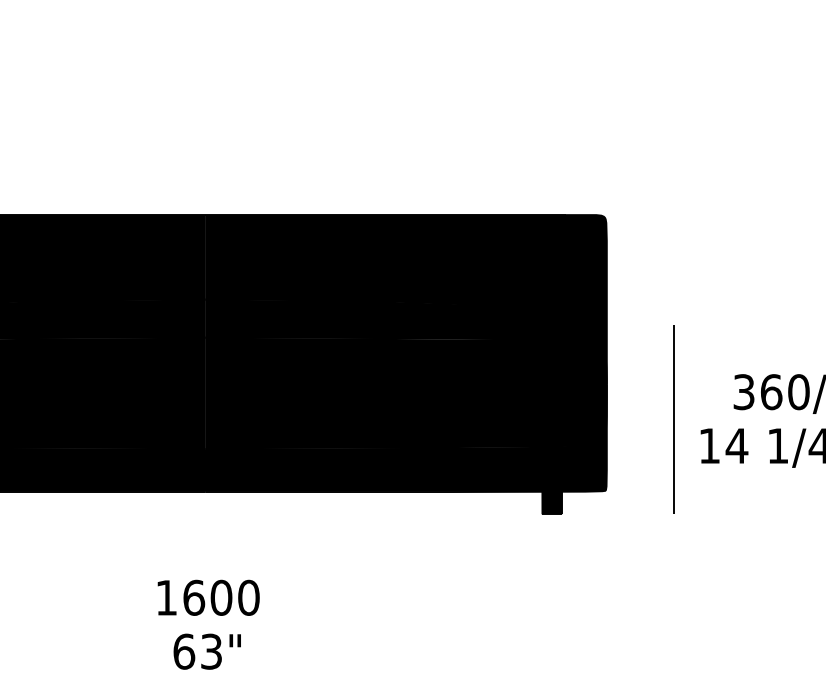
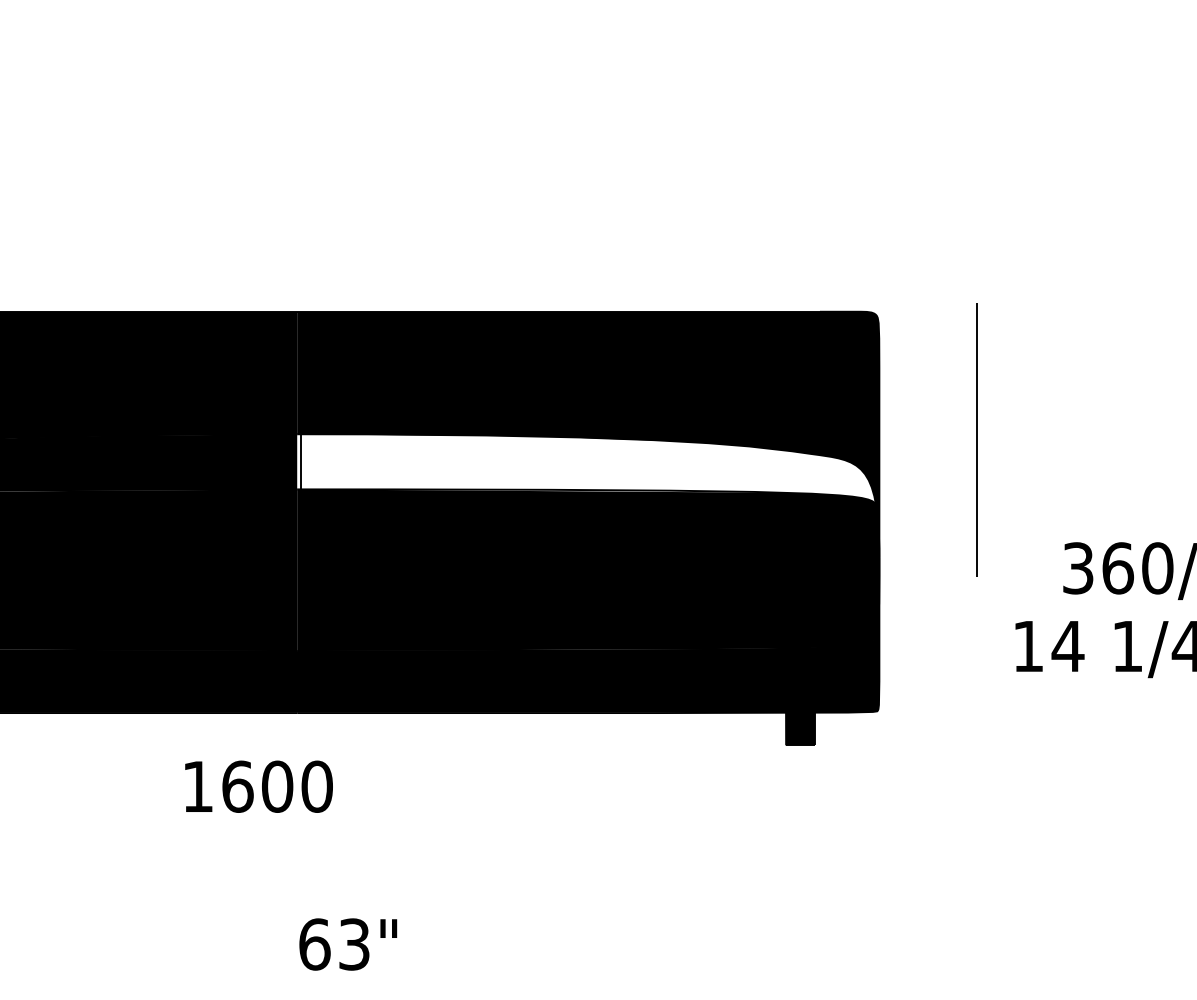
fill: (404, 323) -> (586, 468), removed
line: (673, 419) -> (976, 439), moved
text: (208, 597) -> (258, 786), moved
text: (206, 651) -> (347, 944), moved

